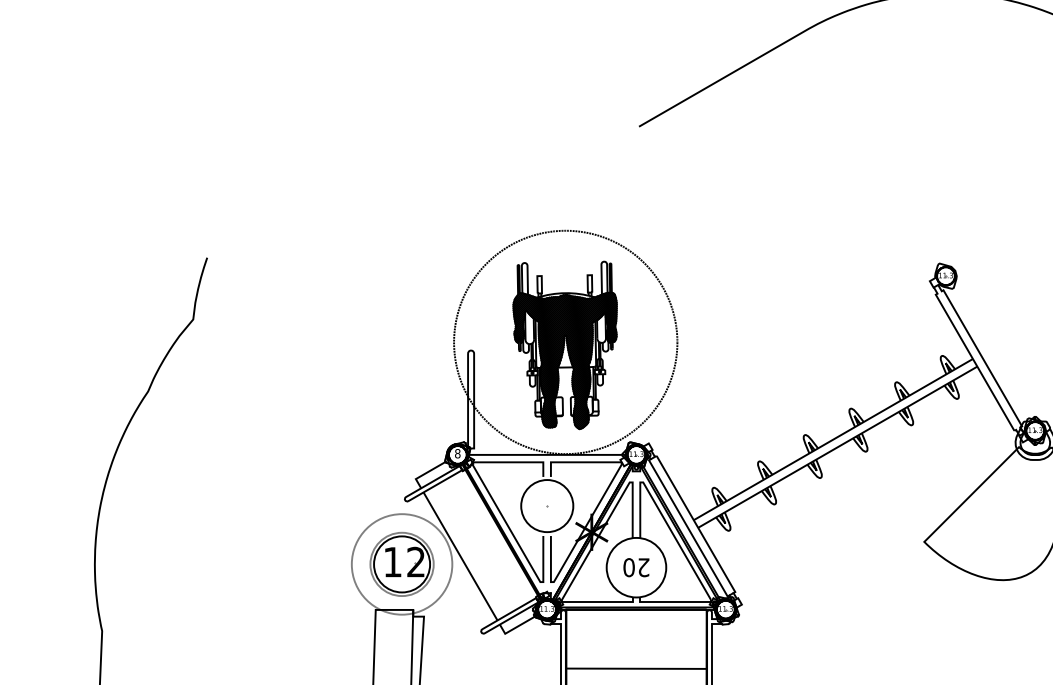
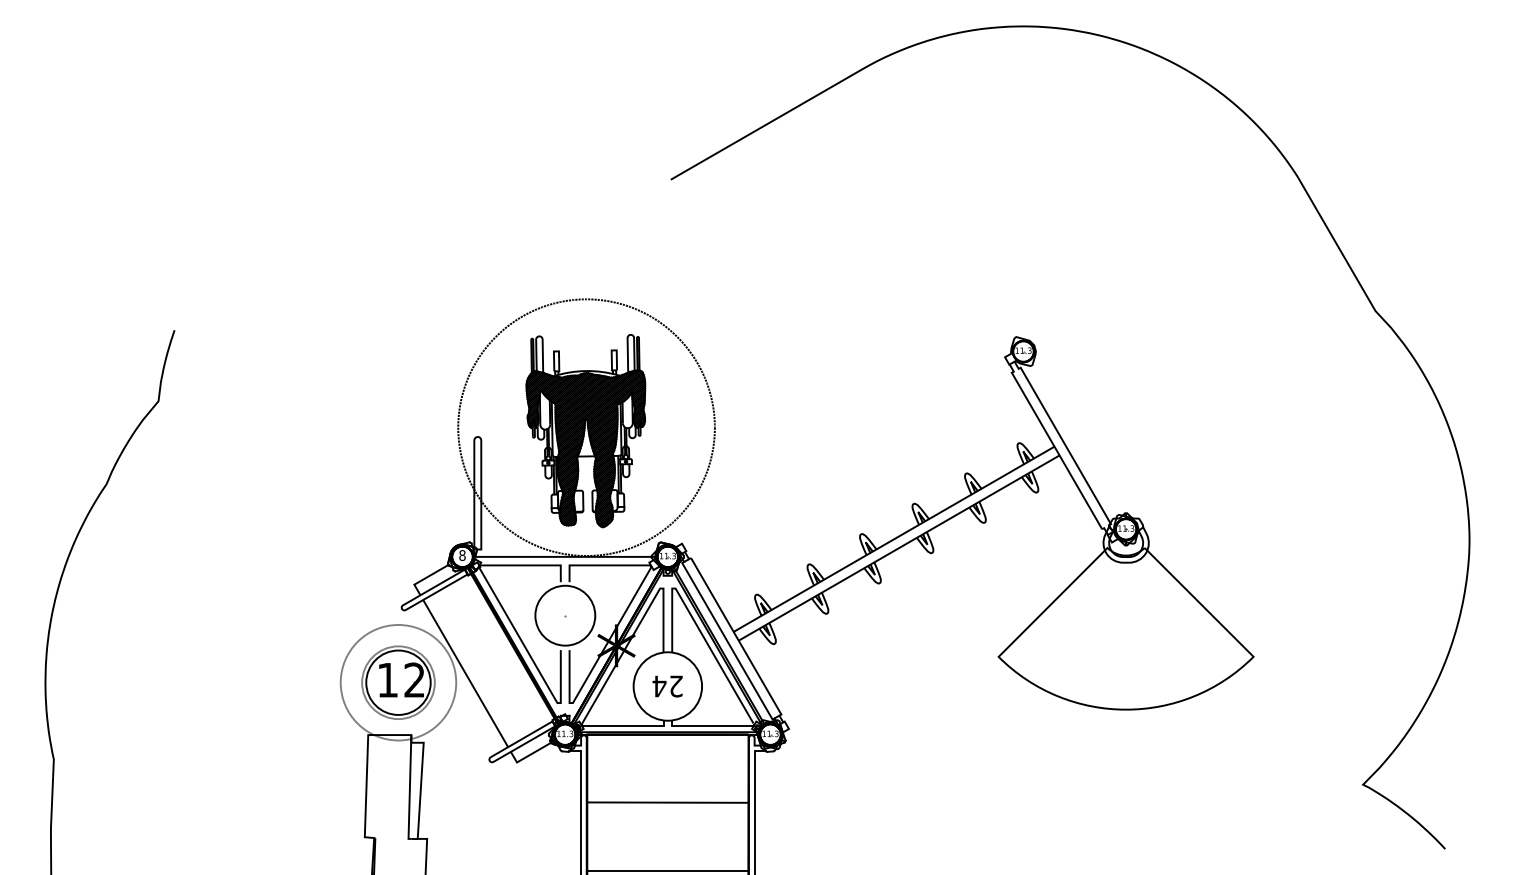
text: (629, 567) -> (659, 686), 20 -> 24

